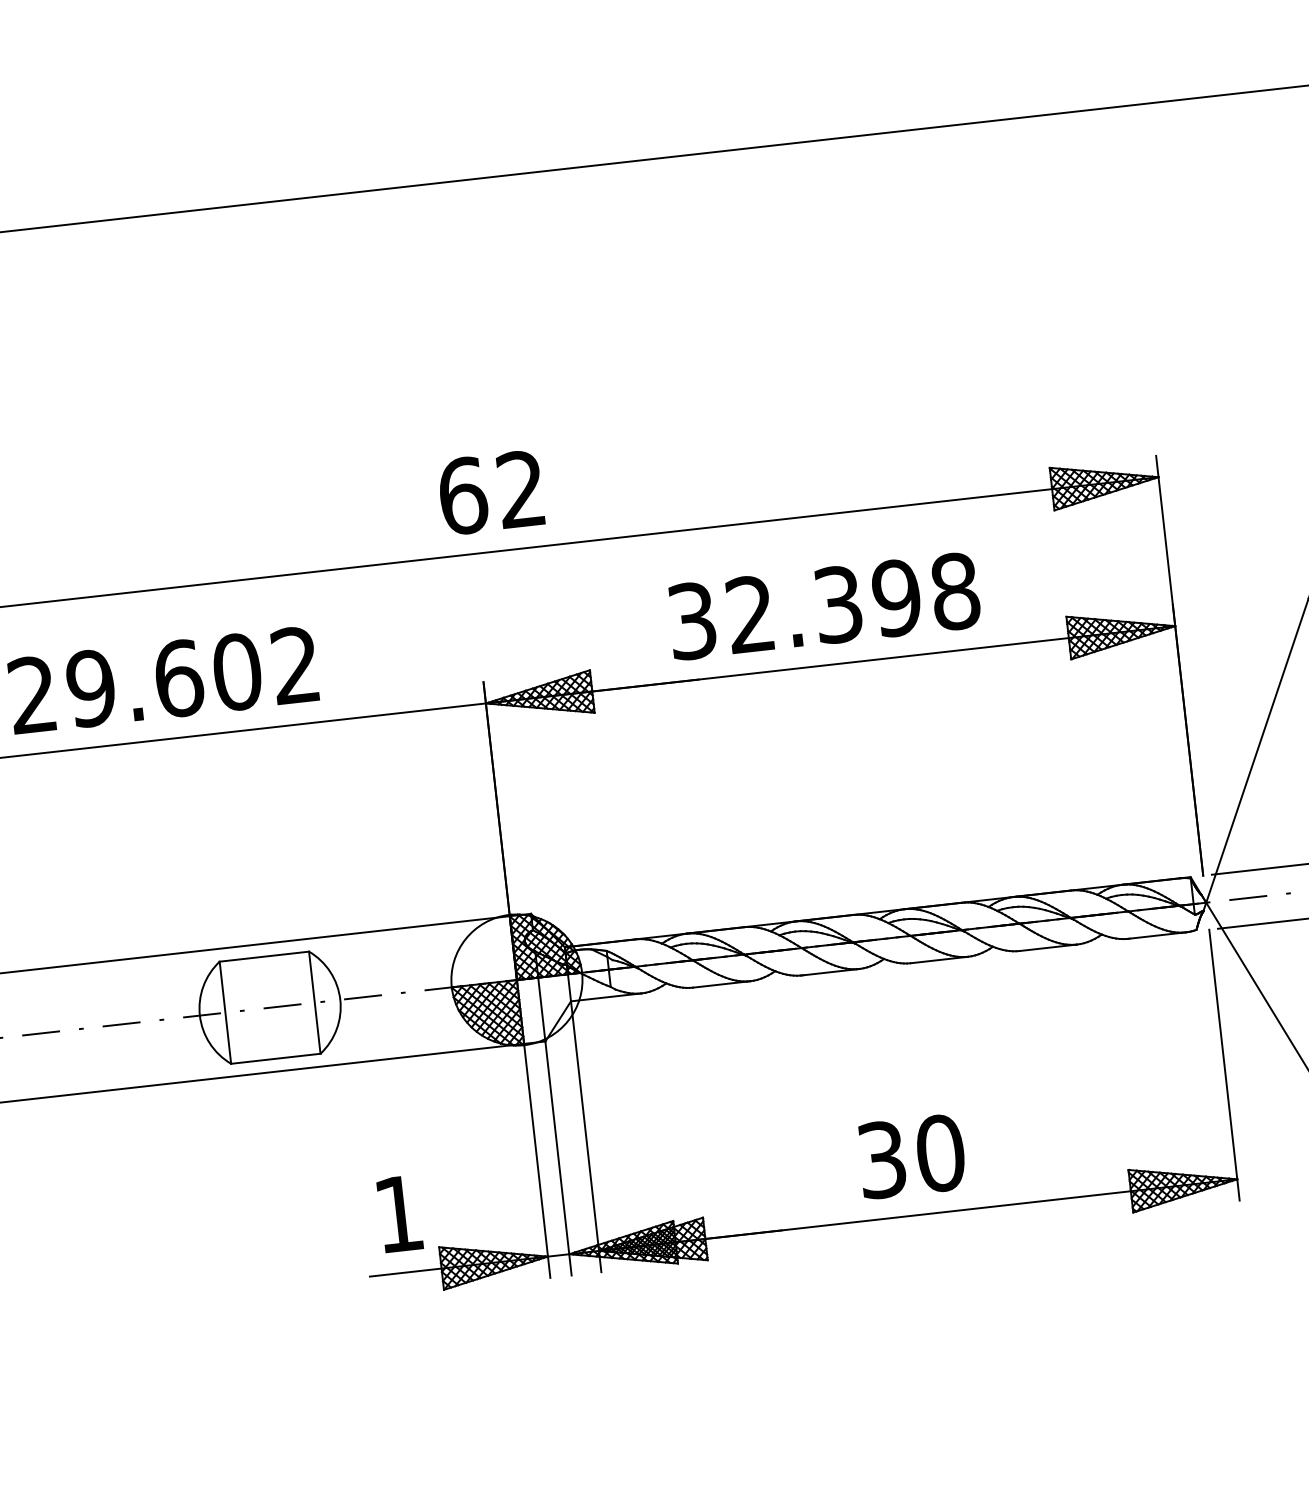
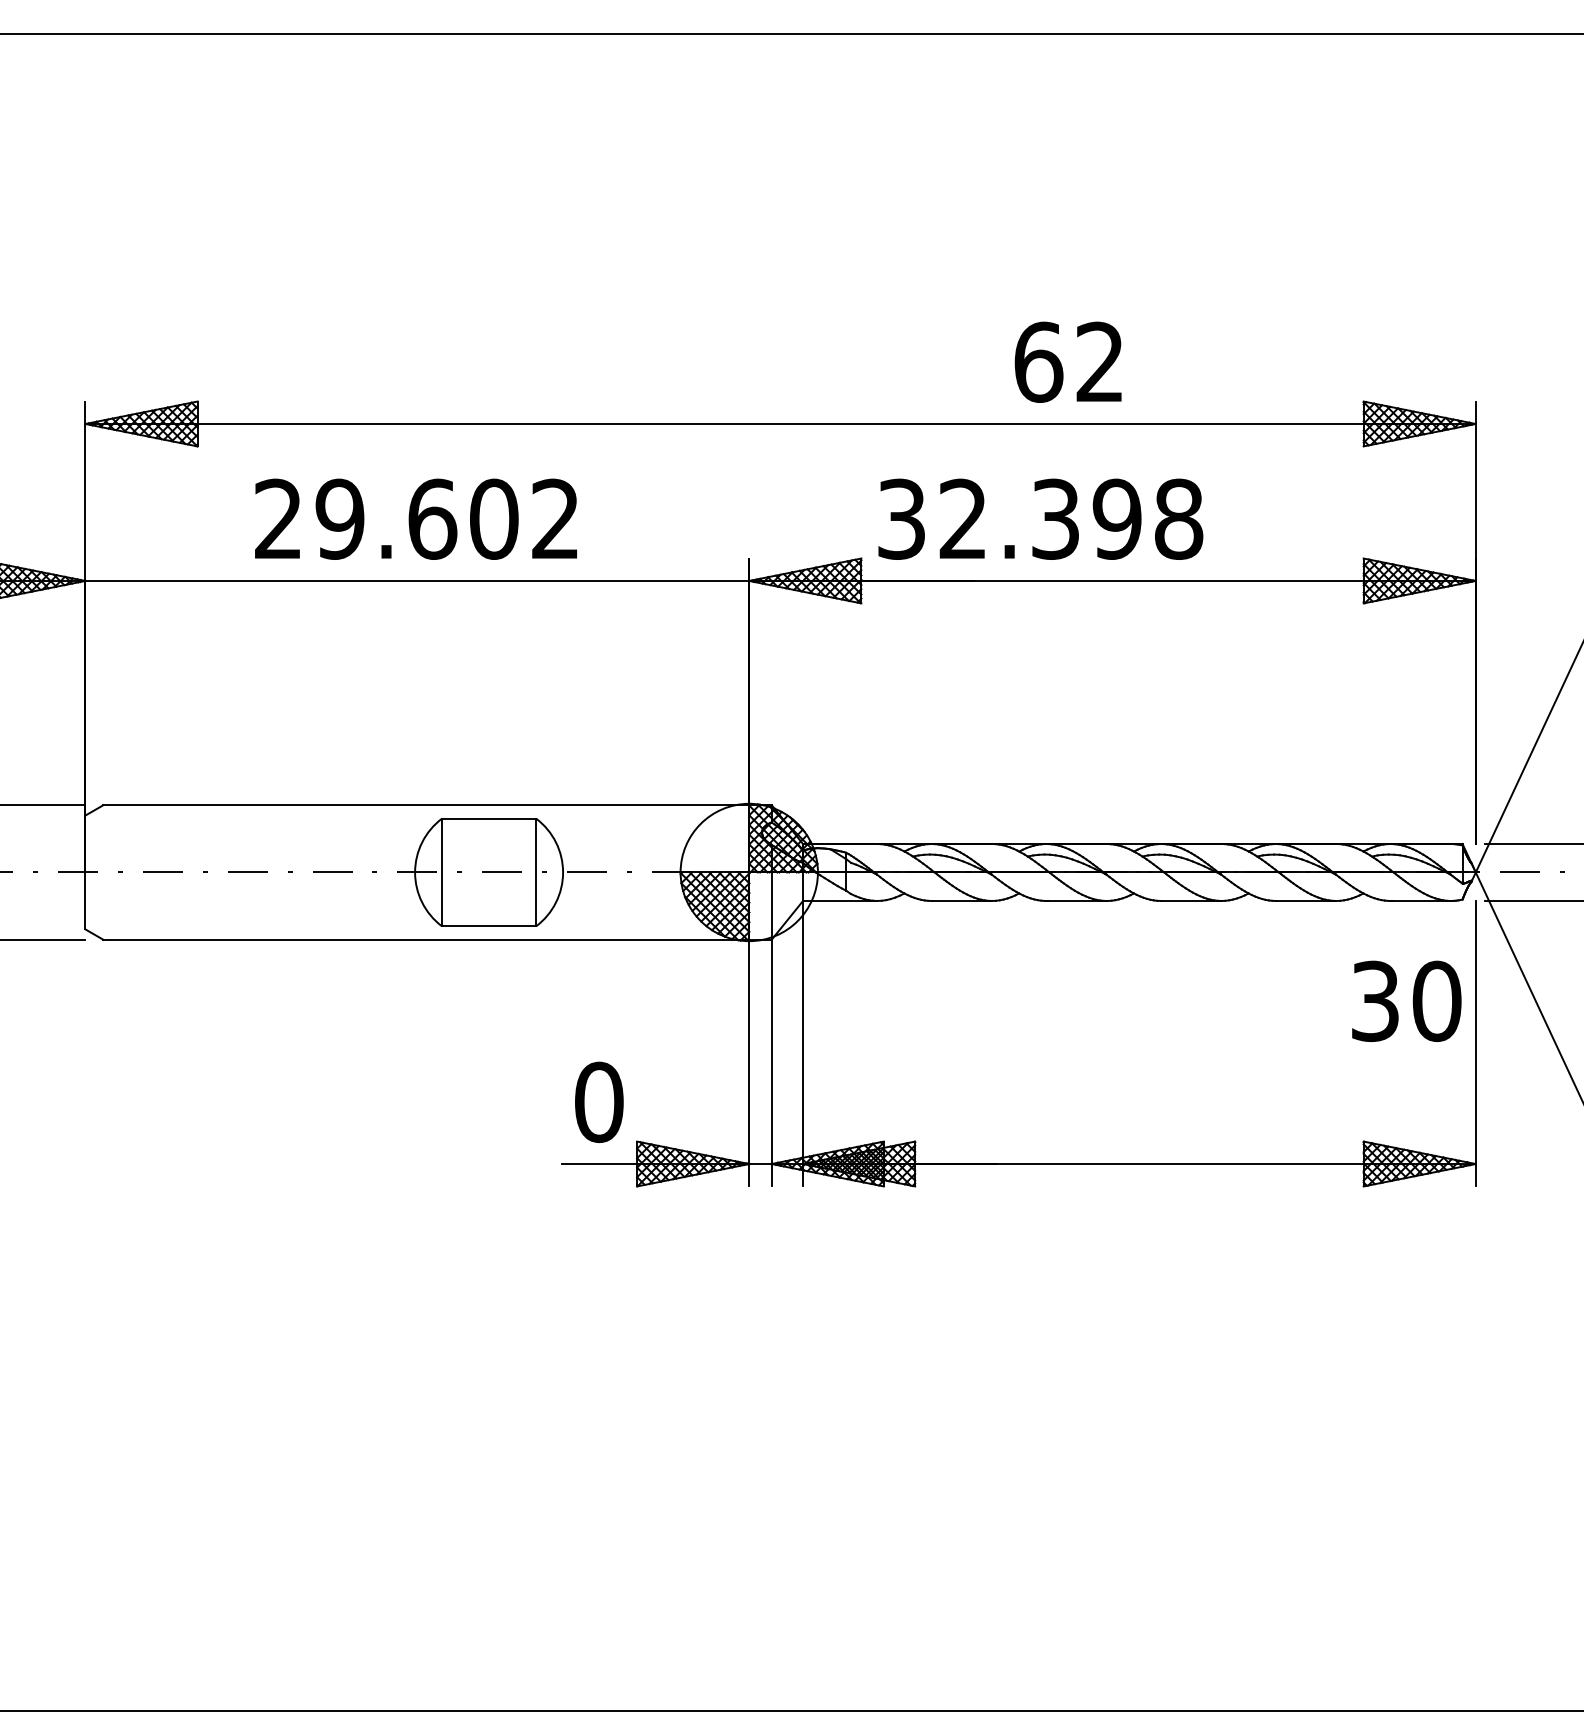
text: (490, 492) -> (1067, 361), moved
text: (823, 605) -> (1040, 518), moved
text: (911, 1155) -> (1406, 1000), moved
text: (399, 1214) -> (599, 1102), 1 -> 0

